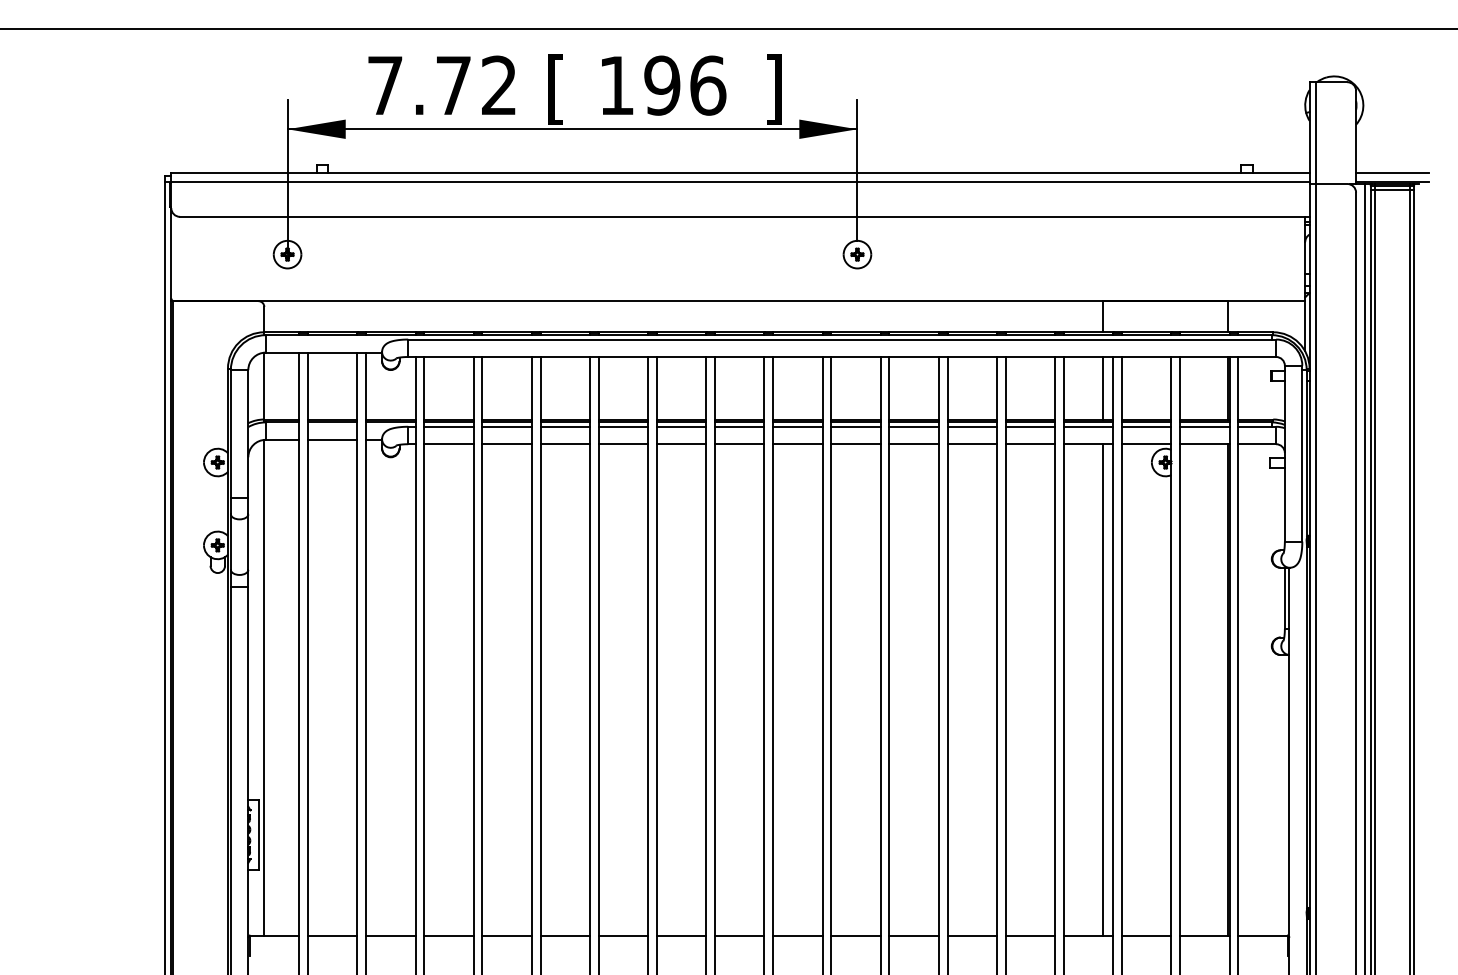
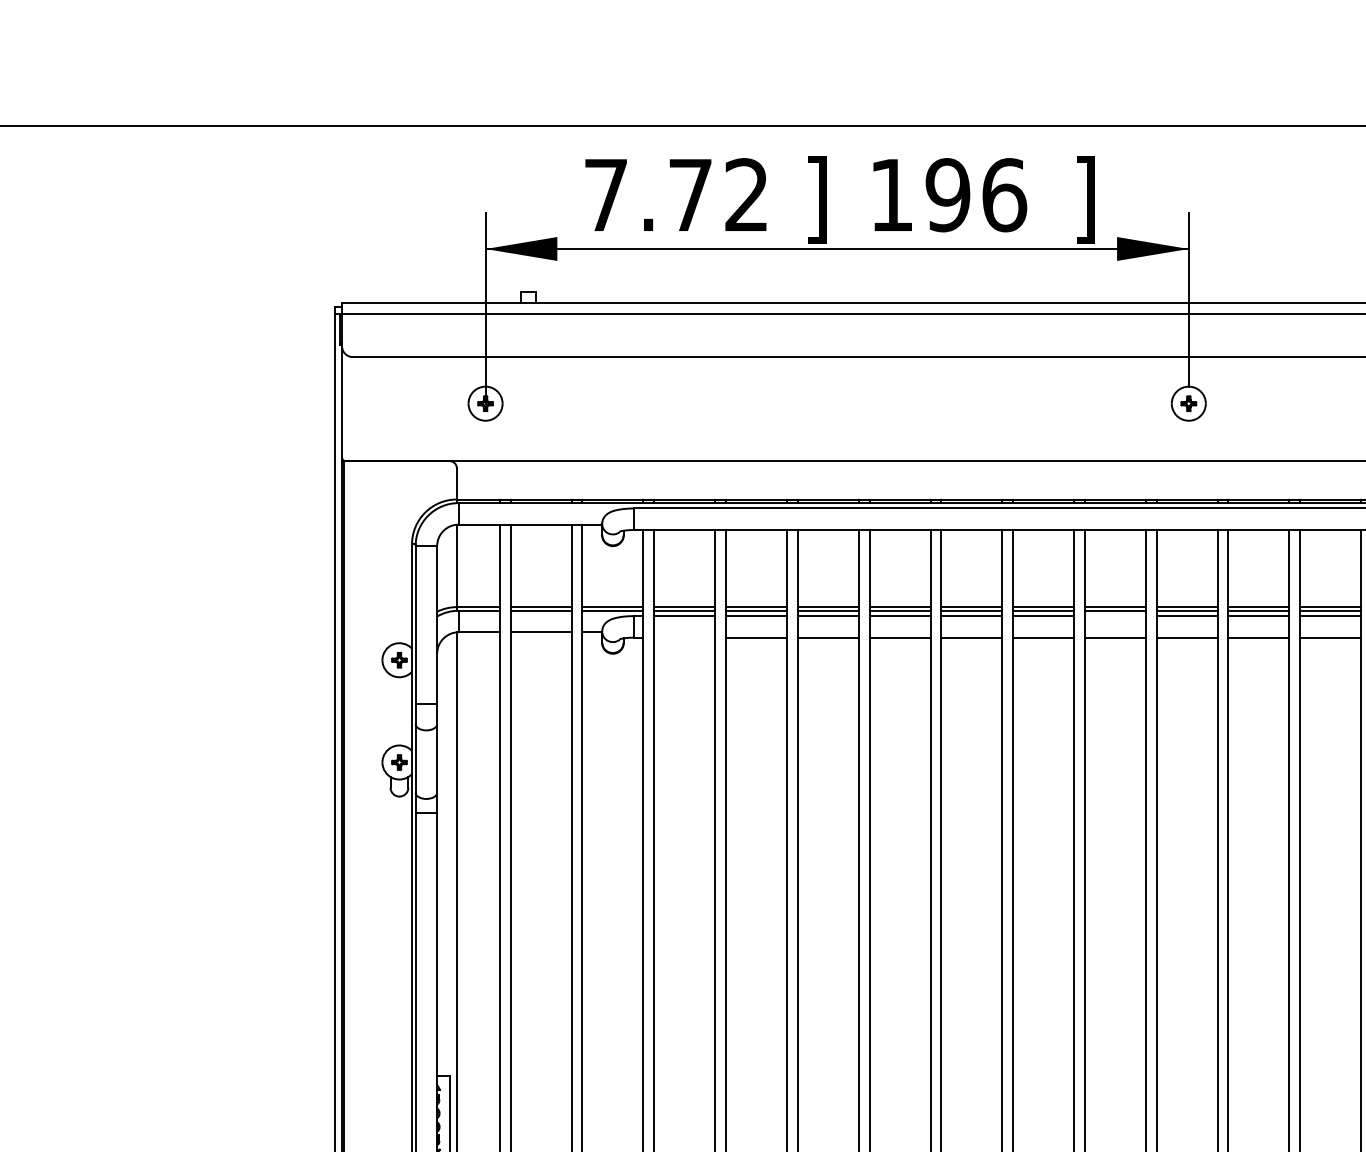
text: (555, 89) -> (816, 199), [ -> ]
line: (797, 426) -> (1114, 615), removed
line: (448, 444) -> (684, 637), removed

